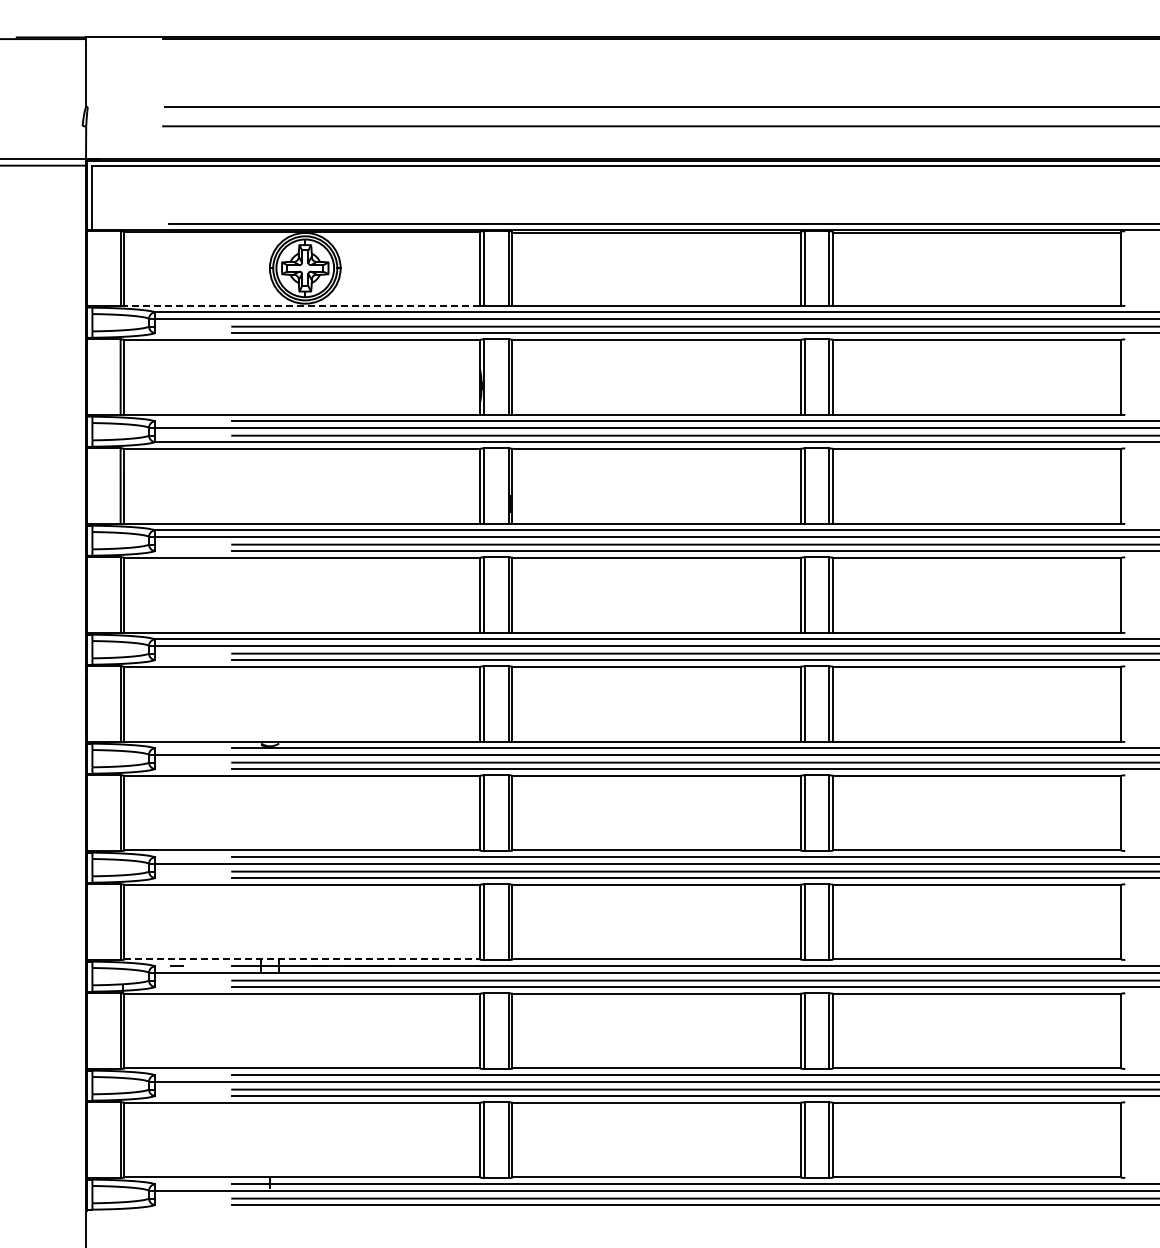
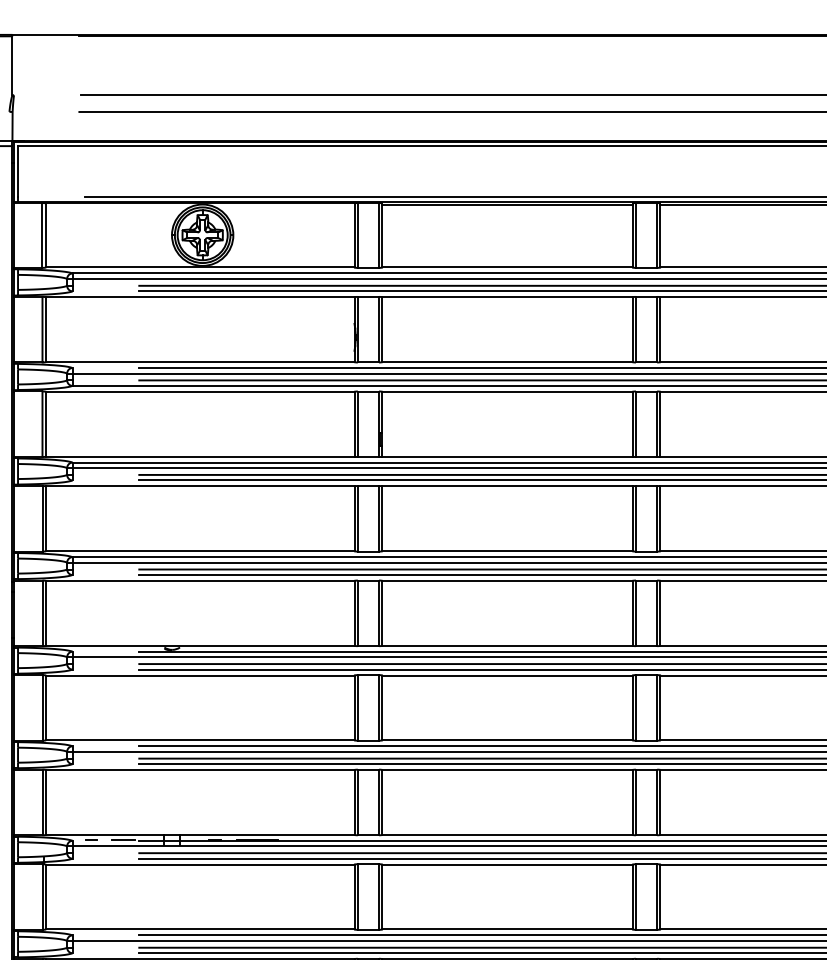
line: (302, 305) -> (200, 267), dashed -> solid
line: (302, 959) -> (200, 834), dashed -> solid
line: (213, 965) -> (123, 840), added

